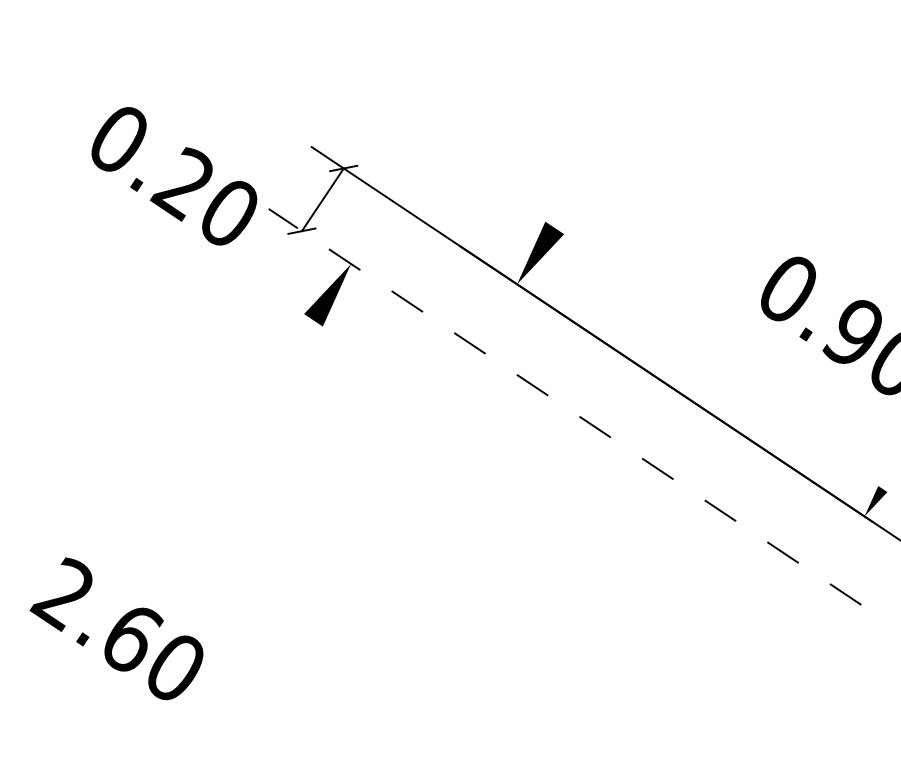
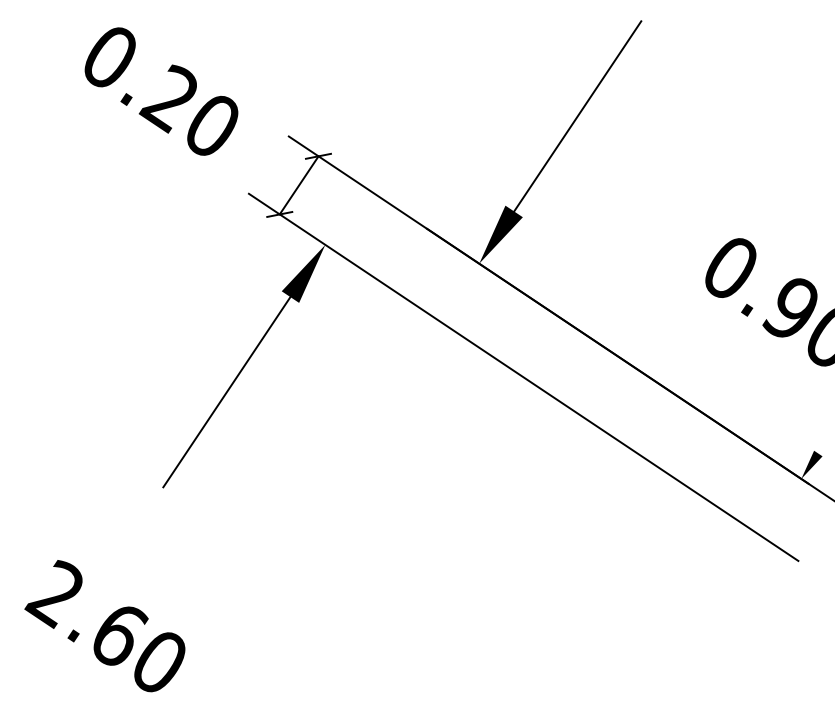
line: (623, 125) -> (577, 116), added
text: (174, 176) -> (161, 91), moved
line: (564, 407) -> (523, 377), dashed -> solid
line: (244, 423) -> (226, 392), added
text: (116, 629) -> (104, 626), moved

